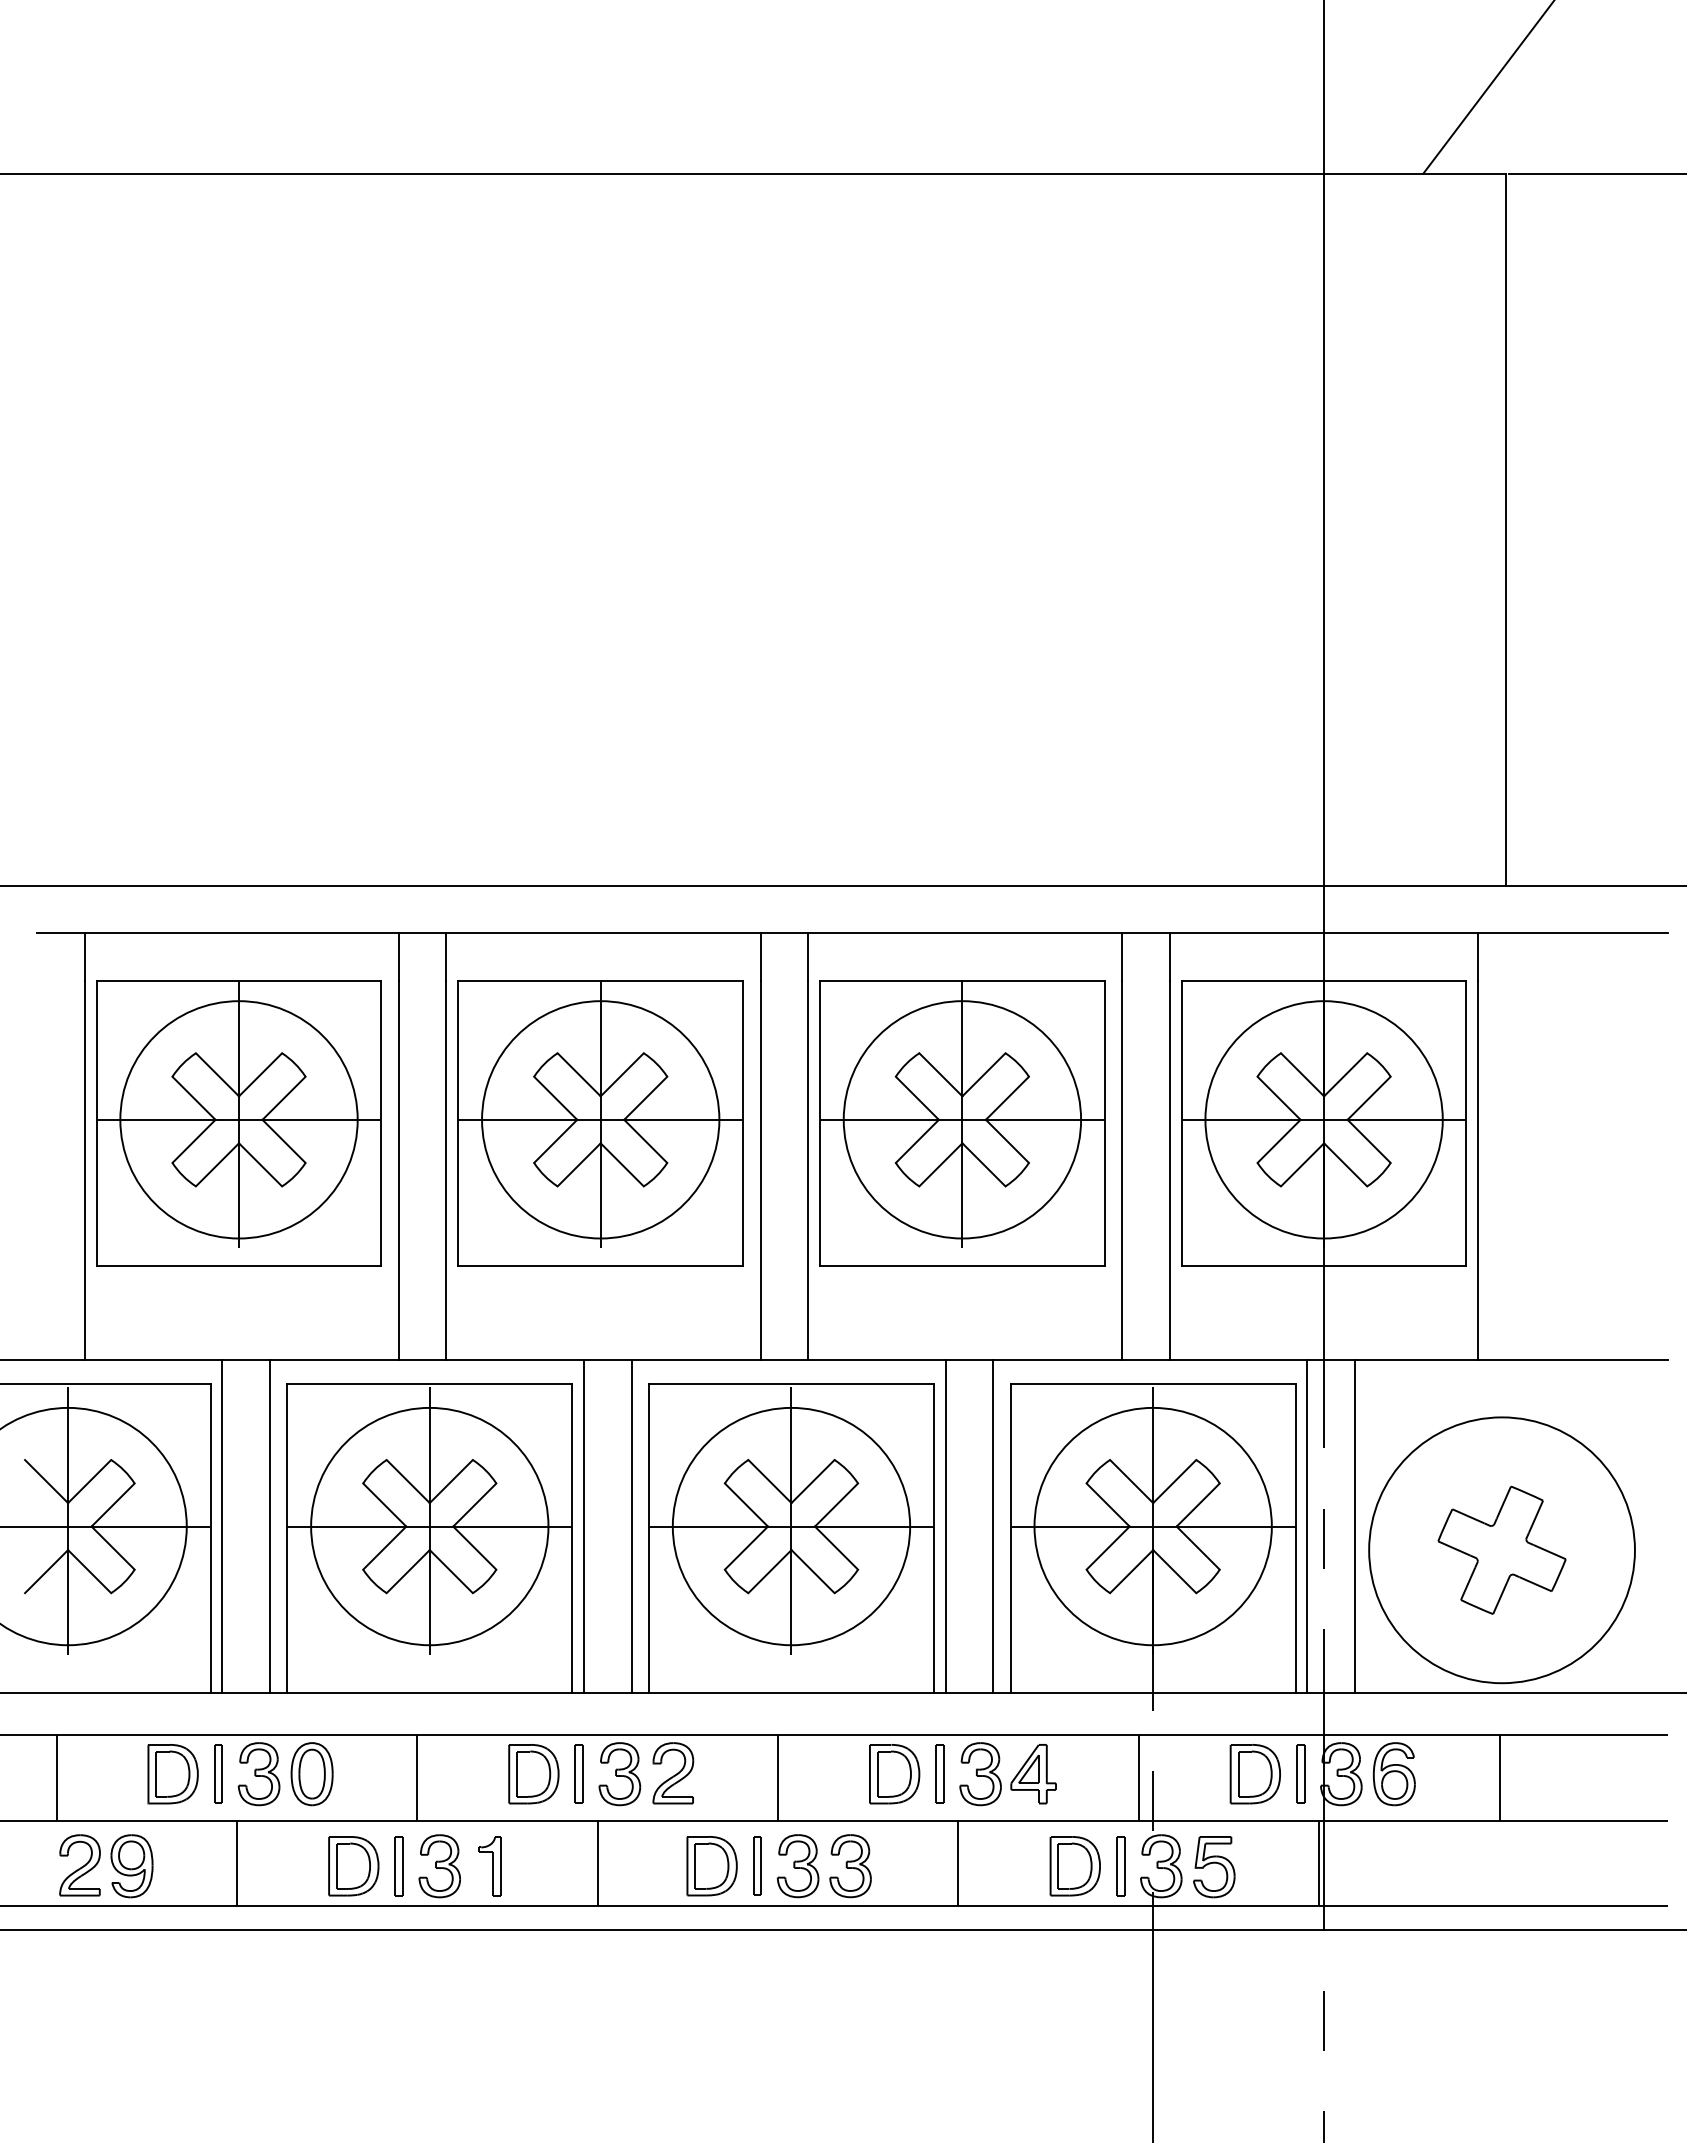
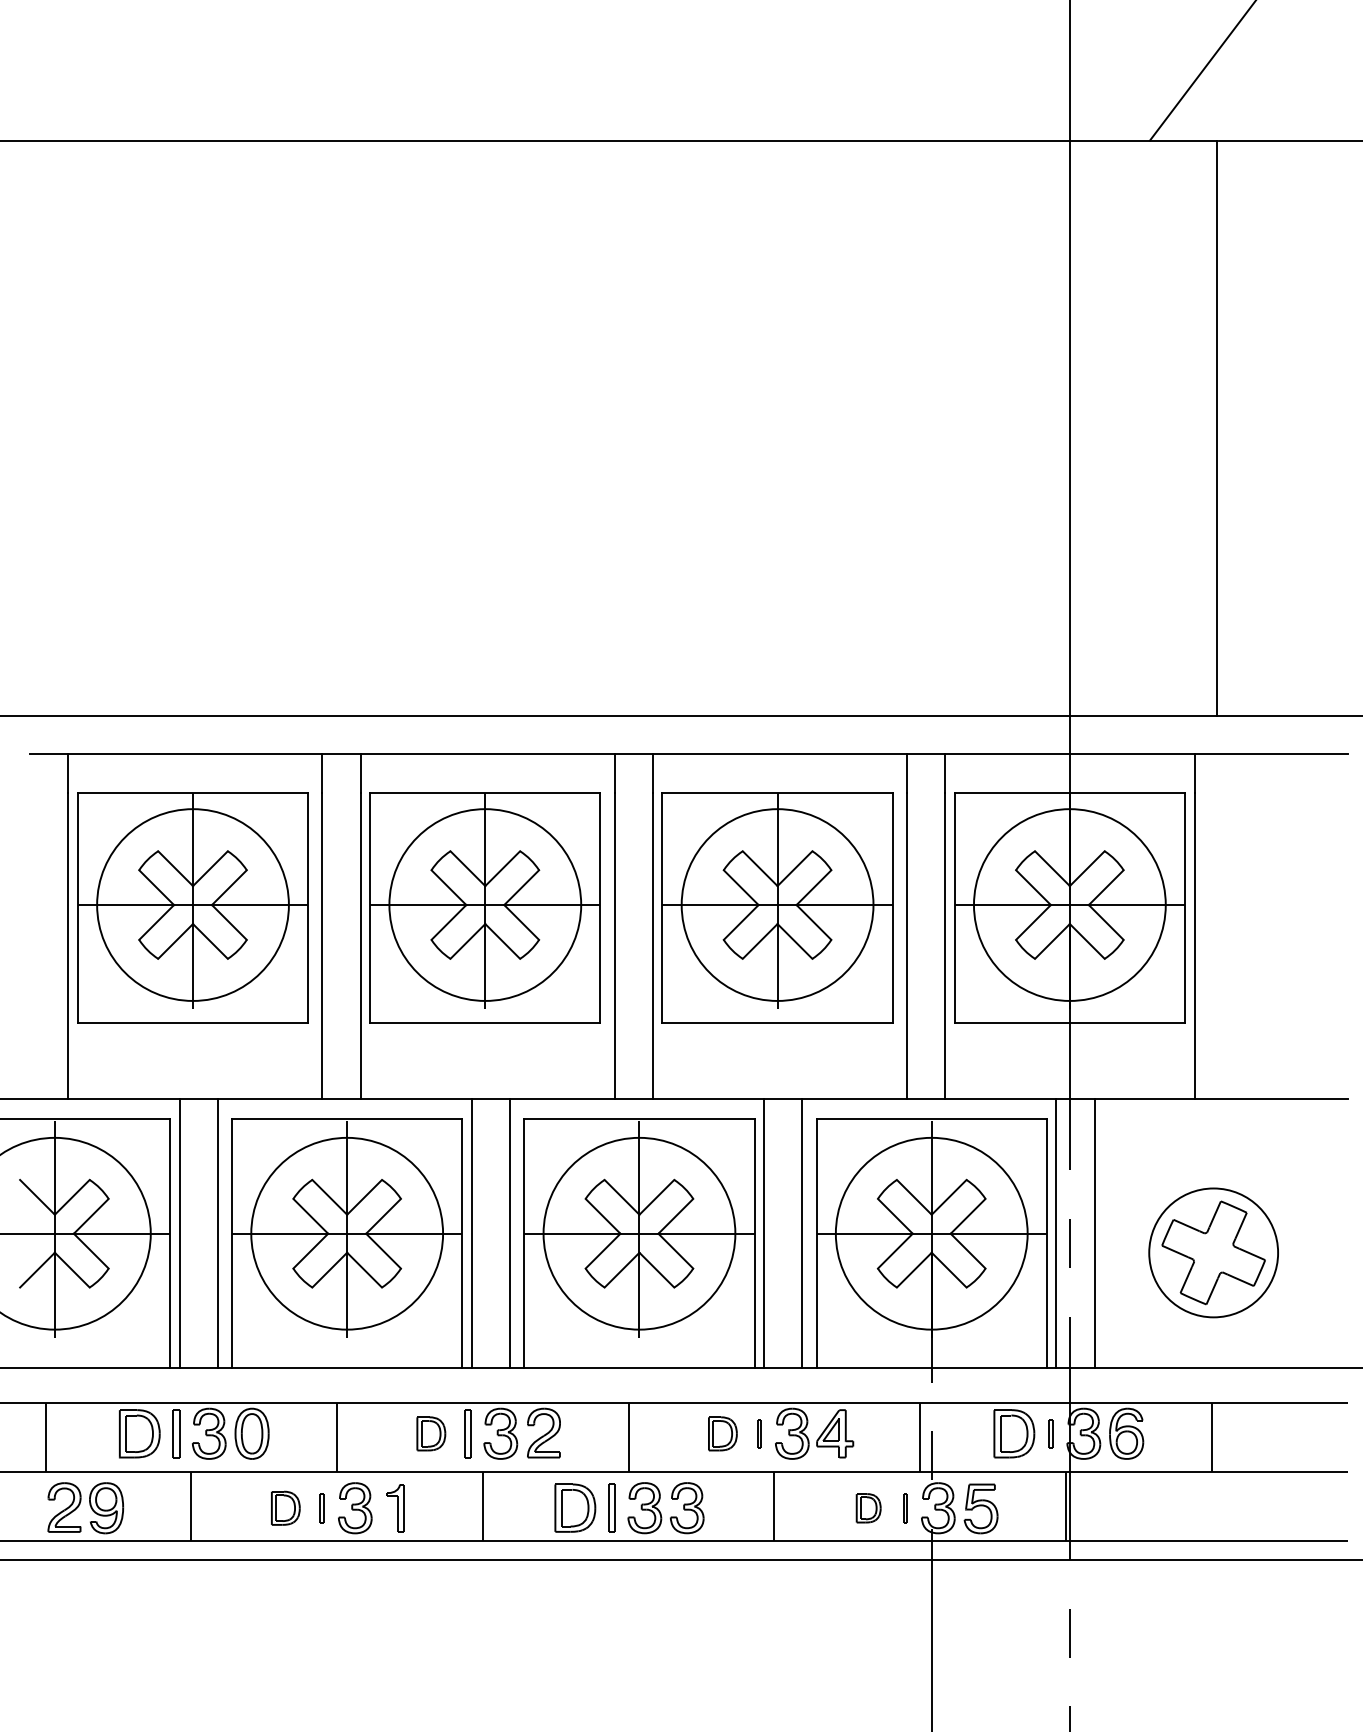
circle: (1501, 1550) -> (1213, 1253), size x0.6
part: (939, 1773) -> (759, 1433), size x0.6
part: (1300, 1773) -> (1050, 1433), size x0.6
part: (533, 1774) -> (430, 1434), size x0.7
part: (894, 1774) -> (722, 1434), size x0.7
part: (353, 1866) -> (285, 1508), size x0.7
part: (398, 1866) -> (321, 1508), size x0.6
part: (1074, 1866) -> (868, 1508), size x0.6
part: (1120, 1866) -> (905, 1508), size x0.6

